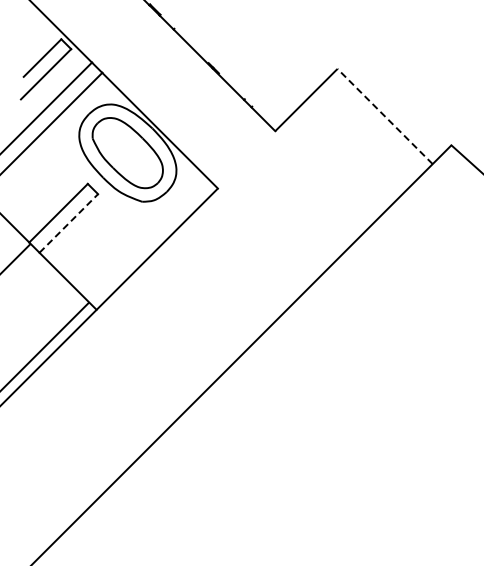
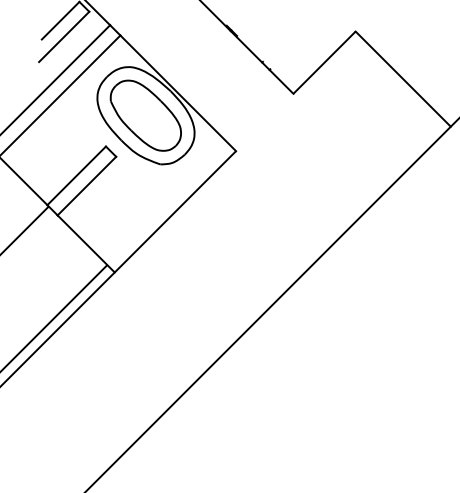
line: (384, 116) -> (402, 79), dashed -> solid
line: (69, 223) -> (87, 186), dashed -> solid

